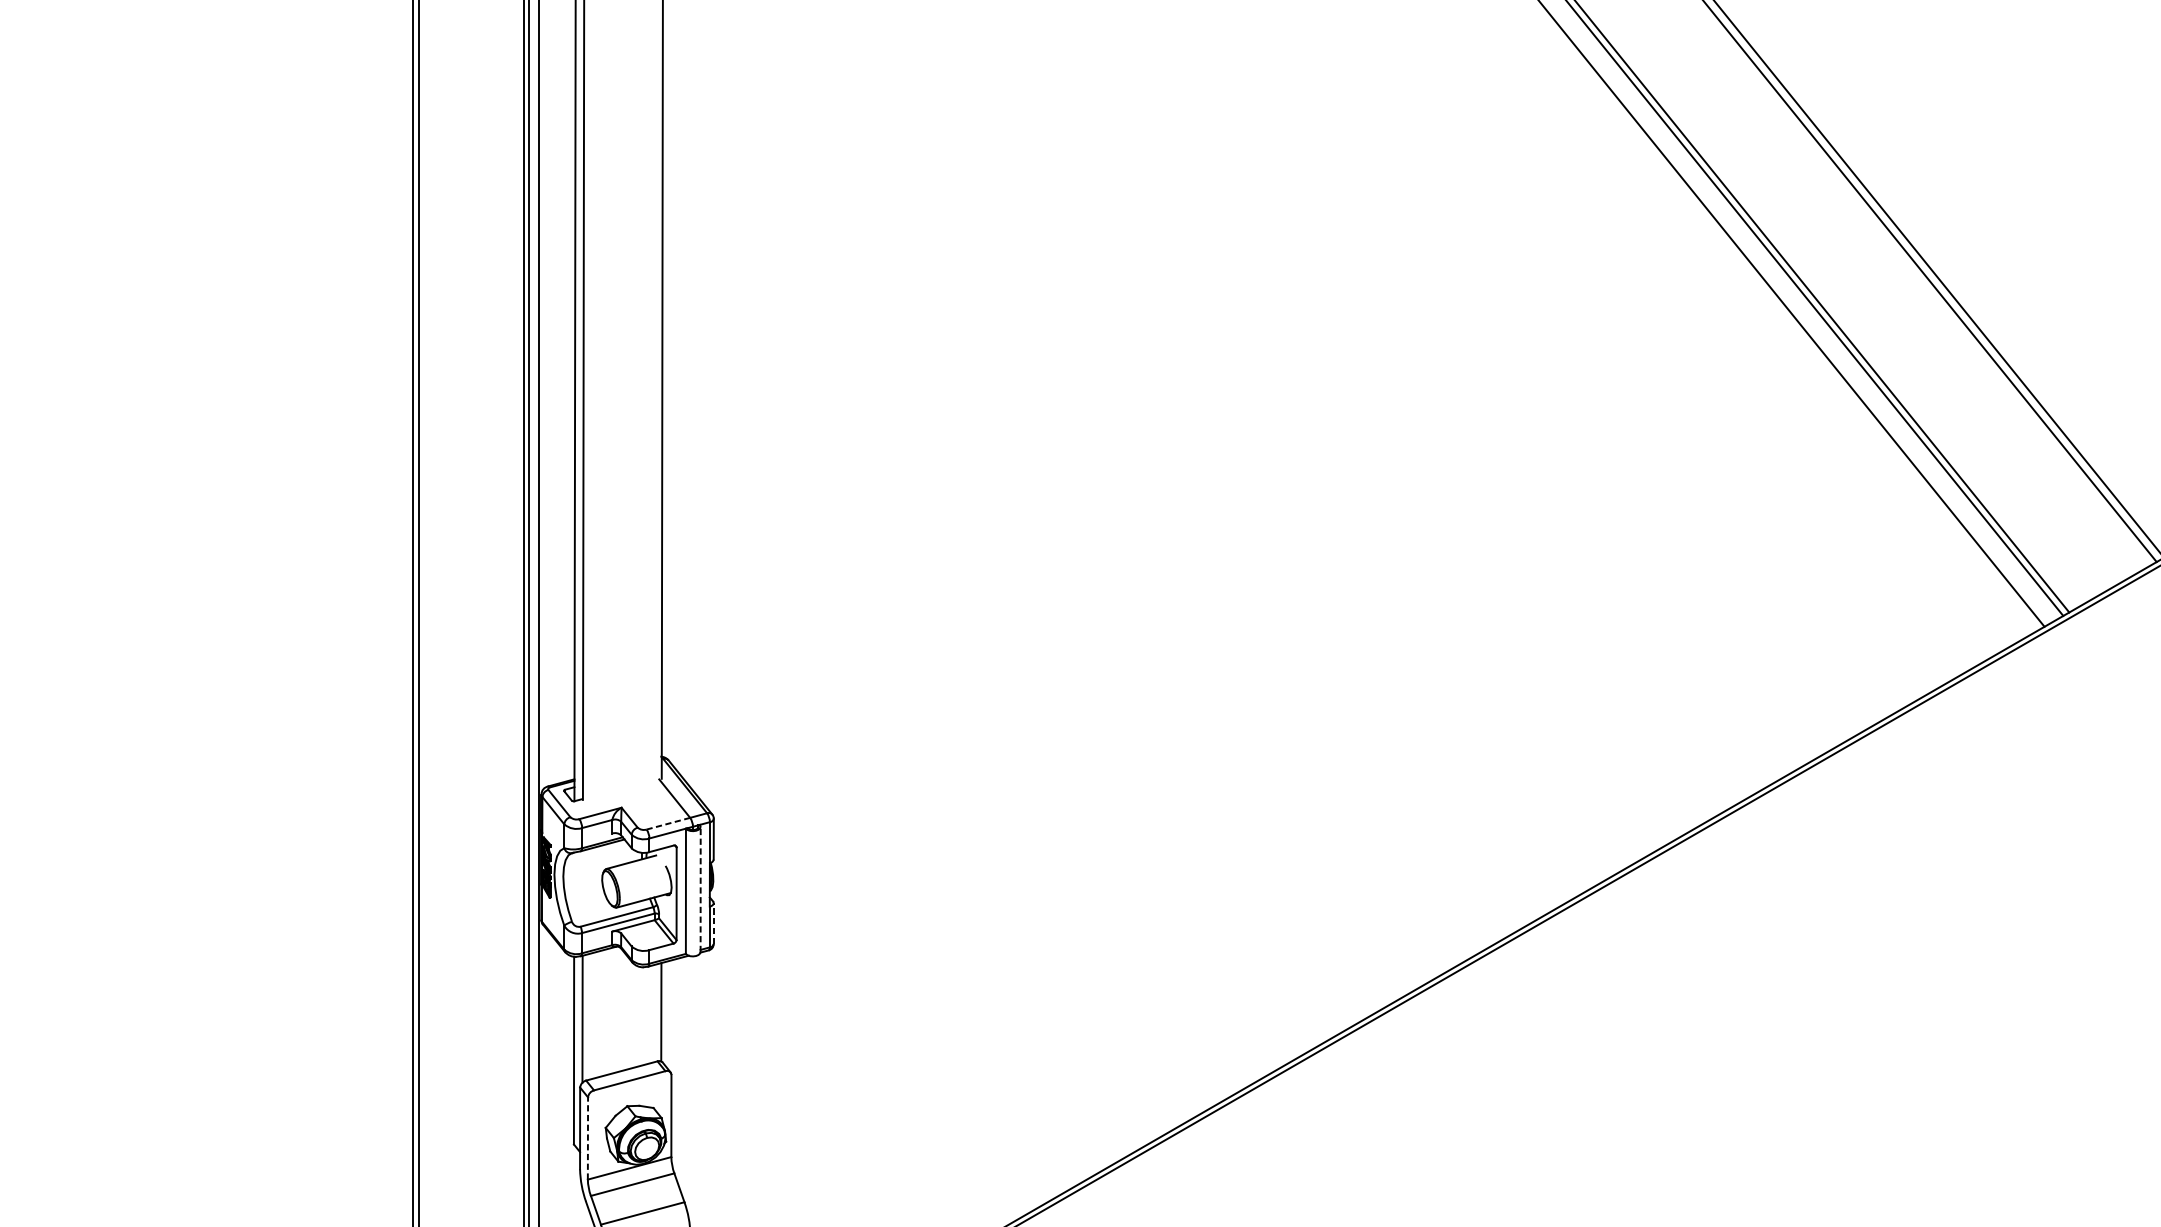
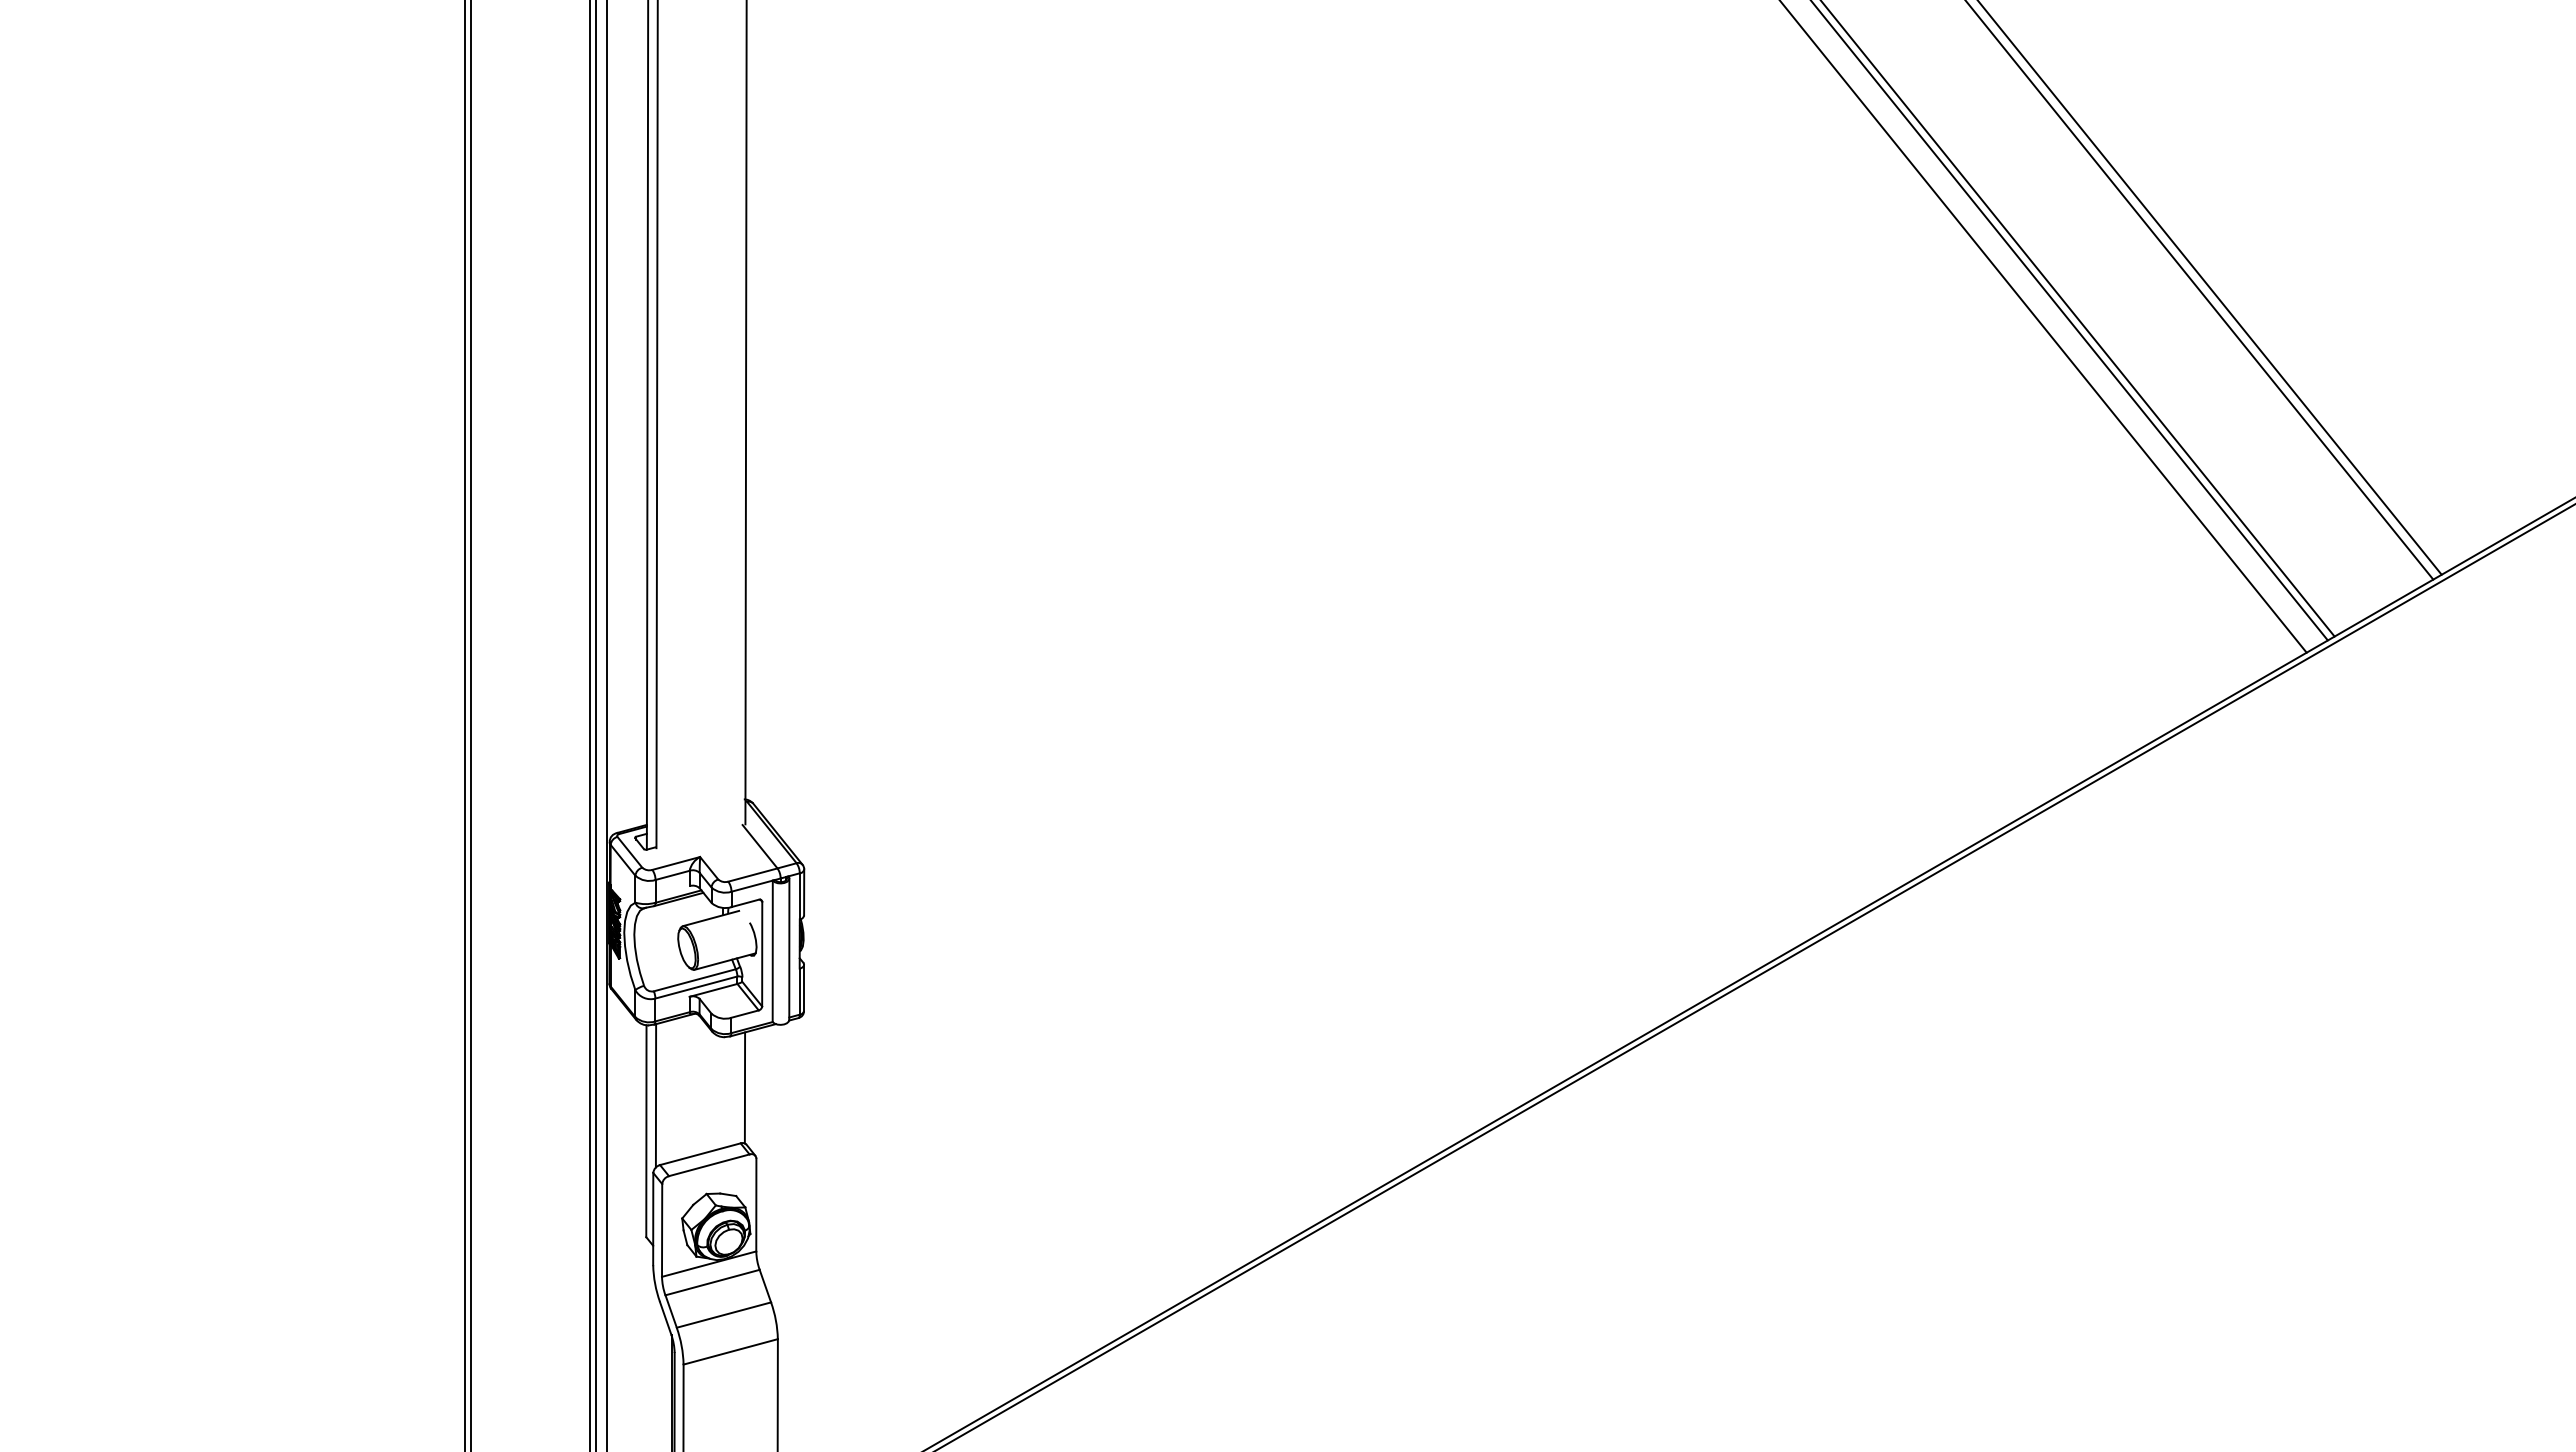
line: (668, 824) -> (752, 875), dashed -> solid
line: (700, 889) -> (789, 949), dashed -> solid
line: (714, 923) -> (804, 987), dashed -> solid
line: (588, 1137) -> (662, 1229), dashed -> solid

